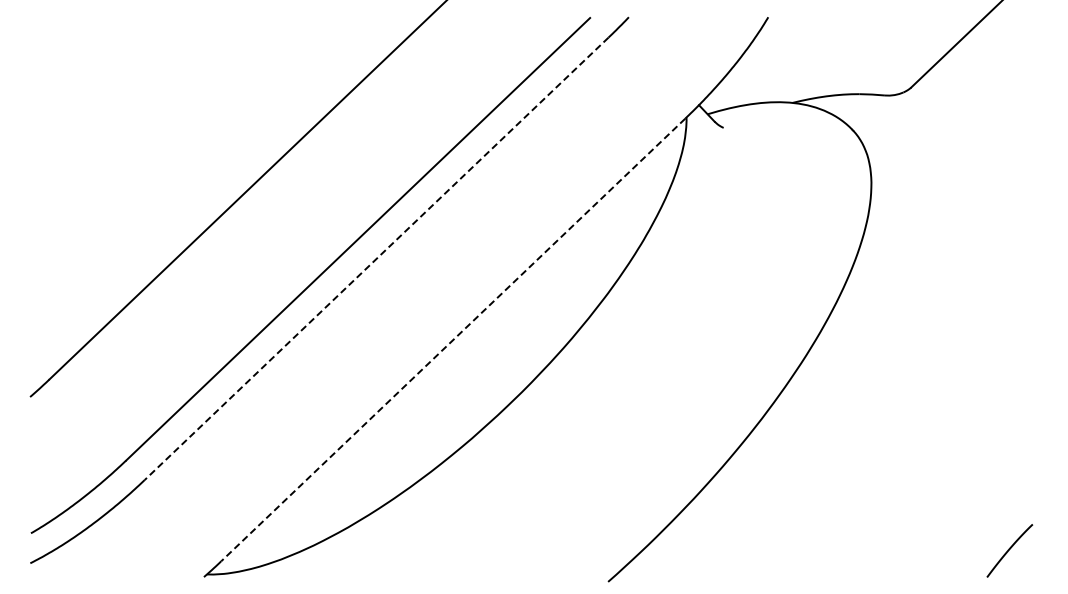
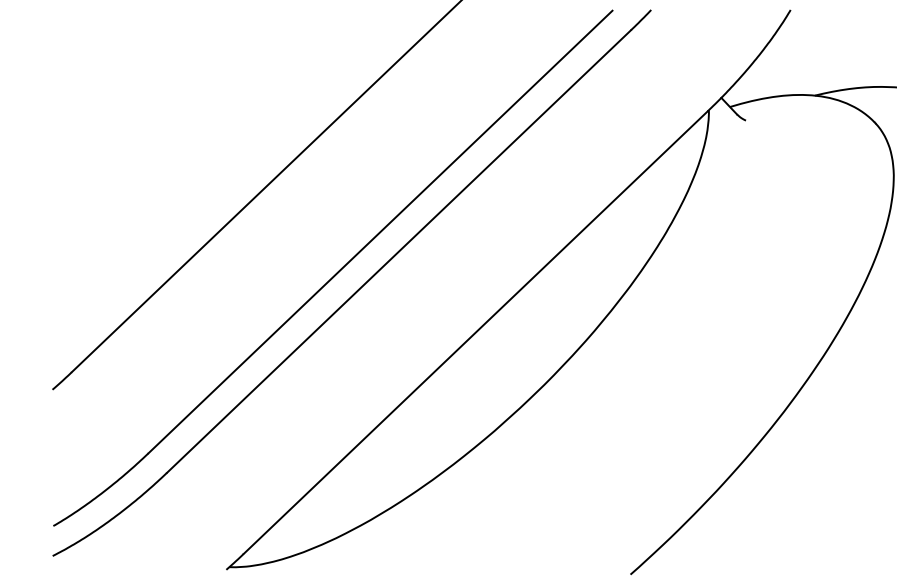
line: (376, 258) -> (398, 251), dashed -> solid
line: (453, 339) -> (475, 332), dashed -> solid

